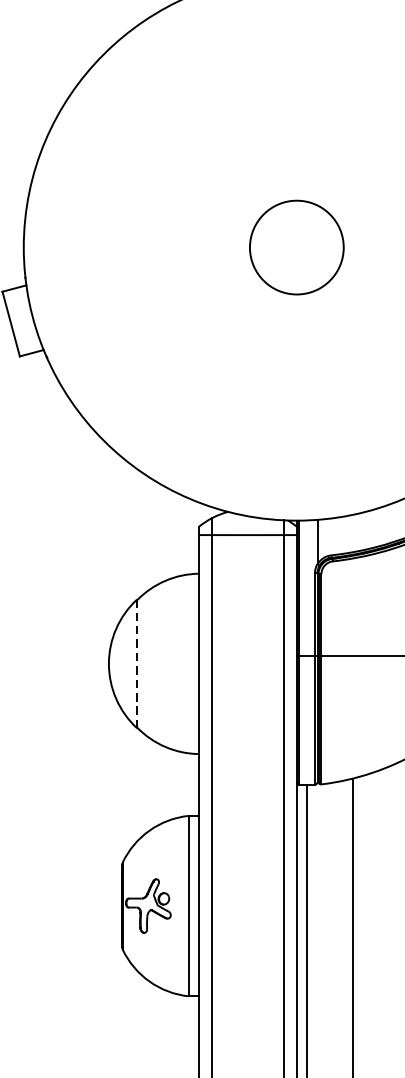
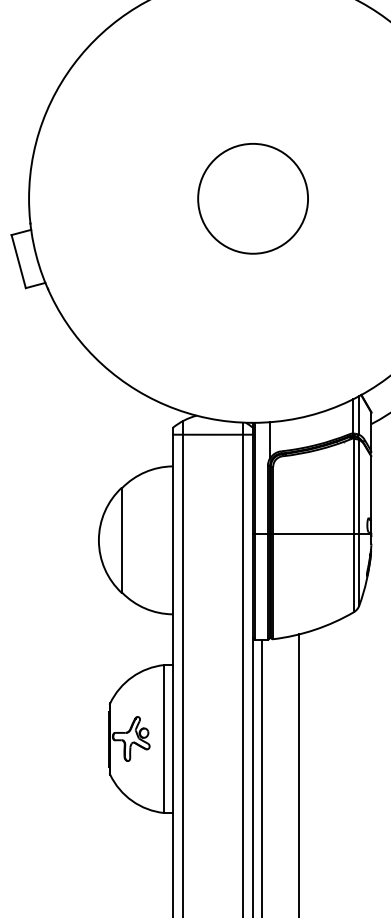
circle: (296, 247) -> (252, 198), size x1.43
line: (137, 664) -> (122, 540), dashed -> solid

